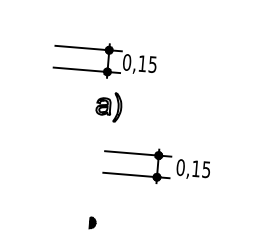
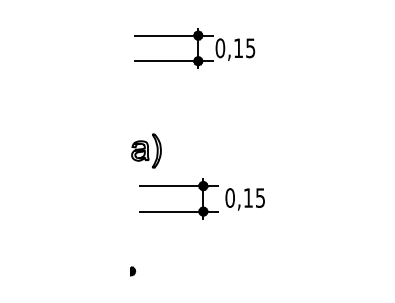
part: (105, 60) -> (194, 48), moved
part: (109, 106) -> (146, 150), moved
part: (93, 223) -> (133, 271), size x0.62

